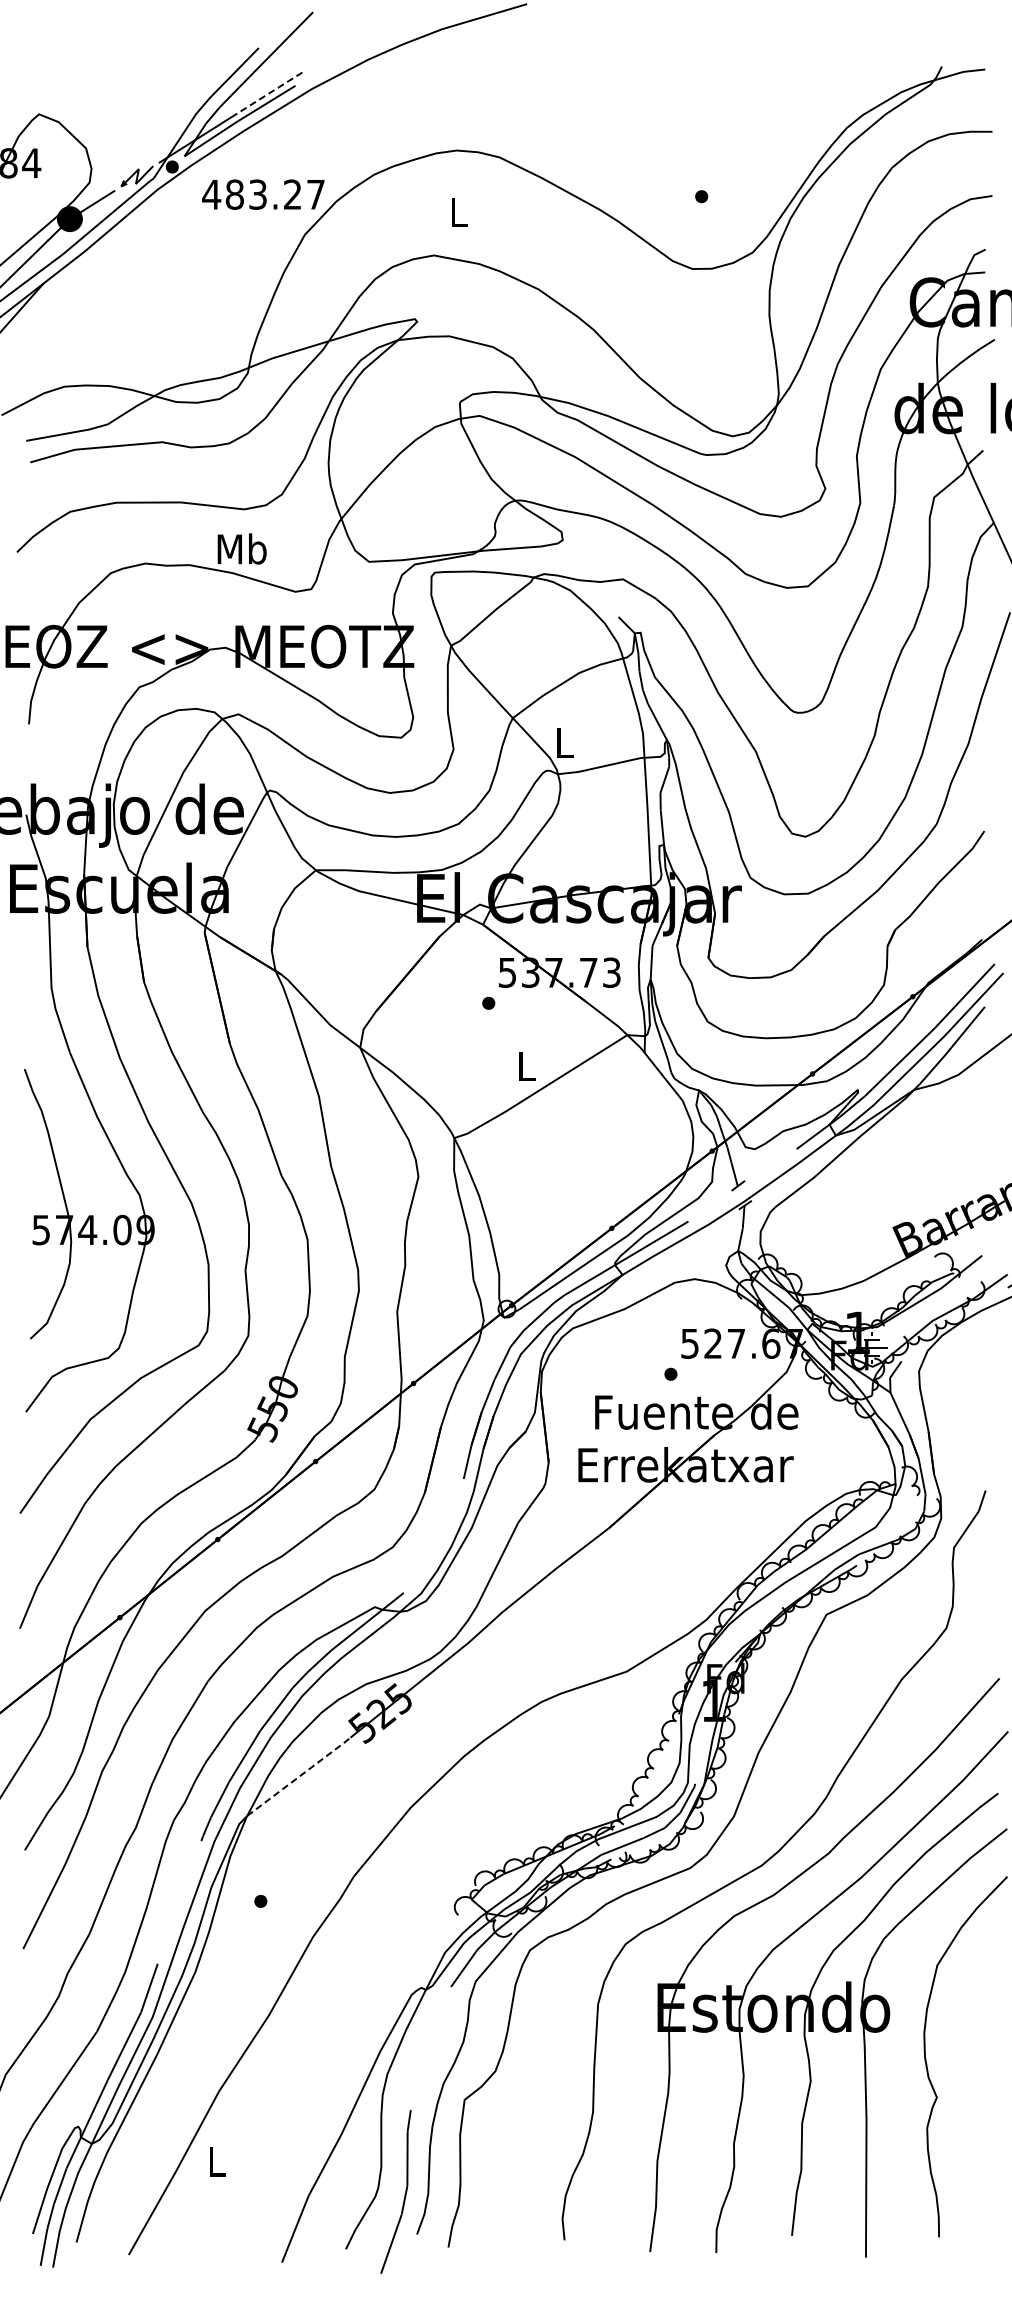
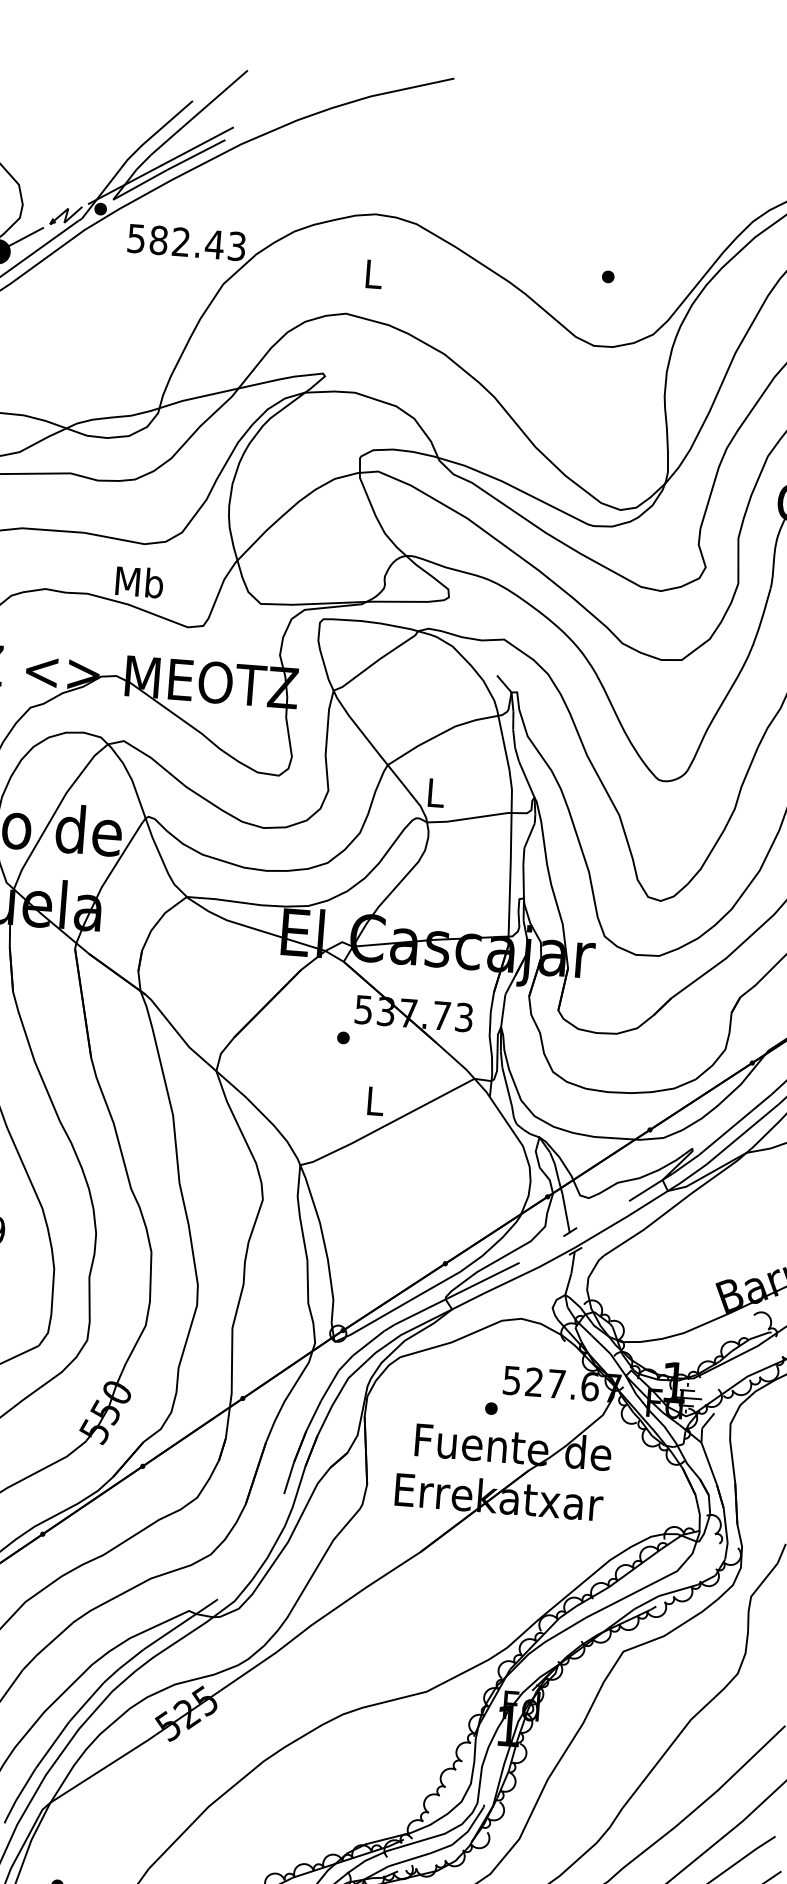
line: (266, 95) -> (196, 147), dashed -> solid
text: (263, 194) -> (186, 242), 483.27 -> 582.43
line: (299, 1776) -> (103, 1768), dashed -> solid

